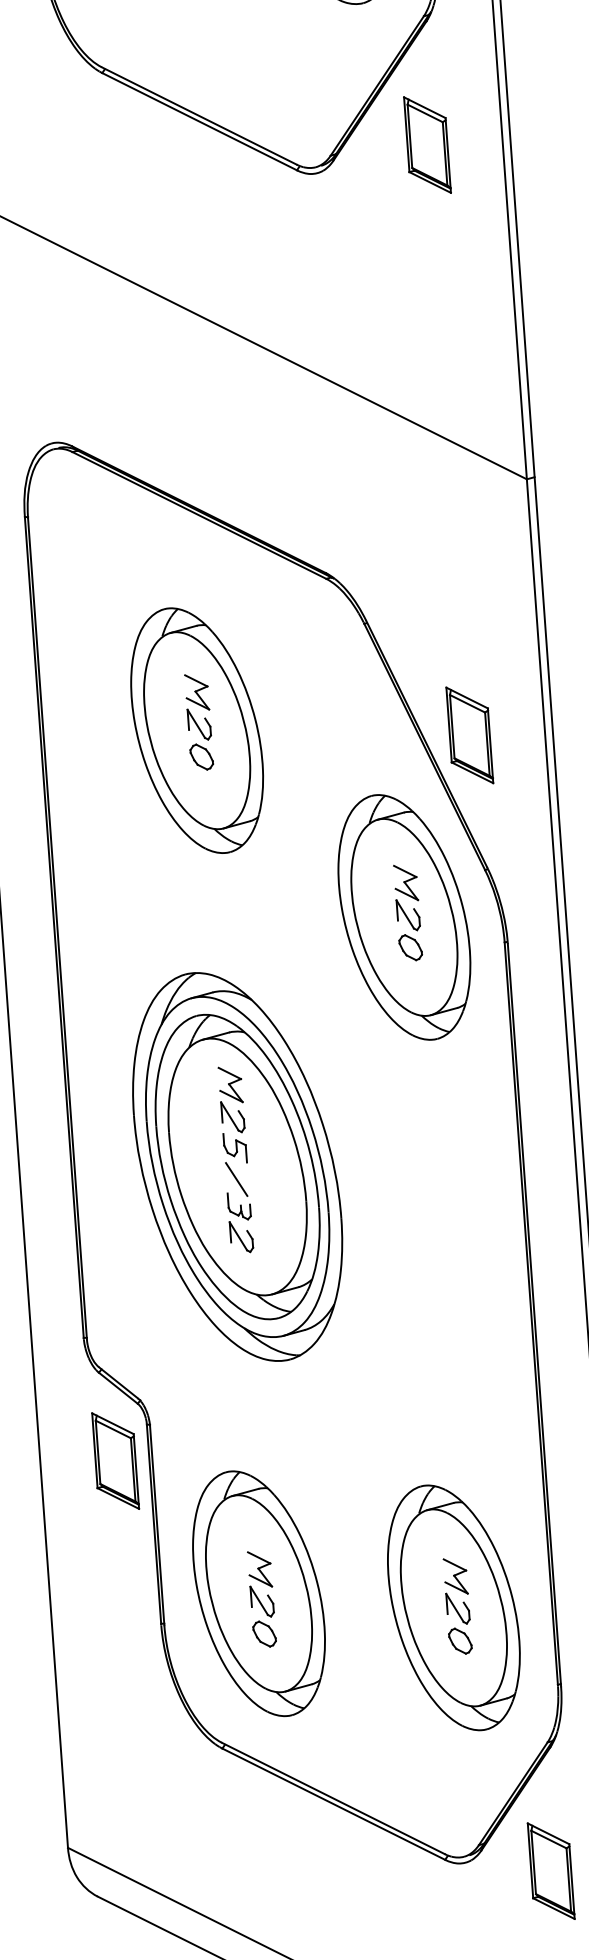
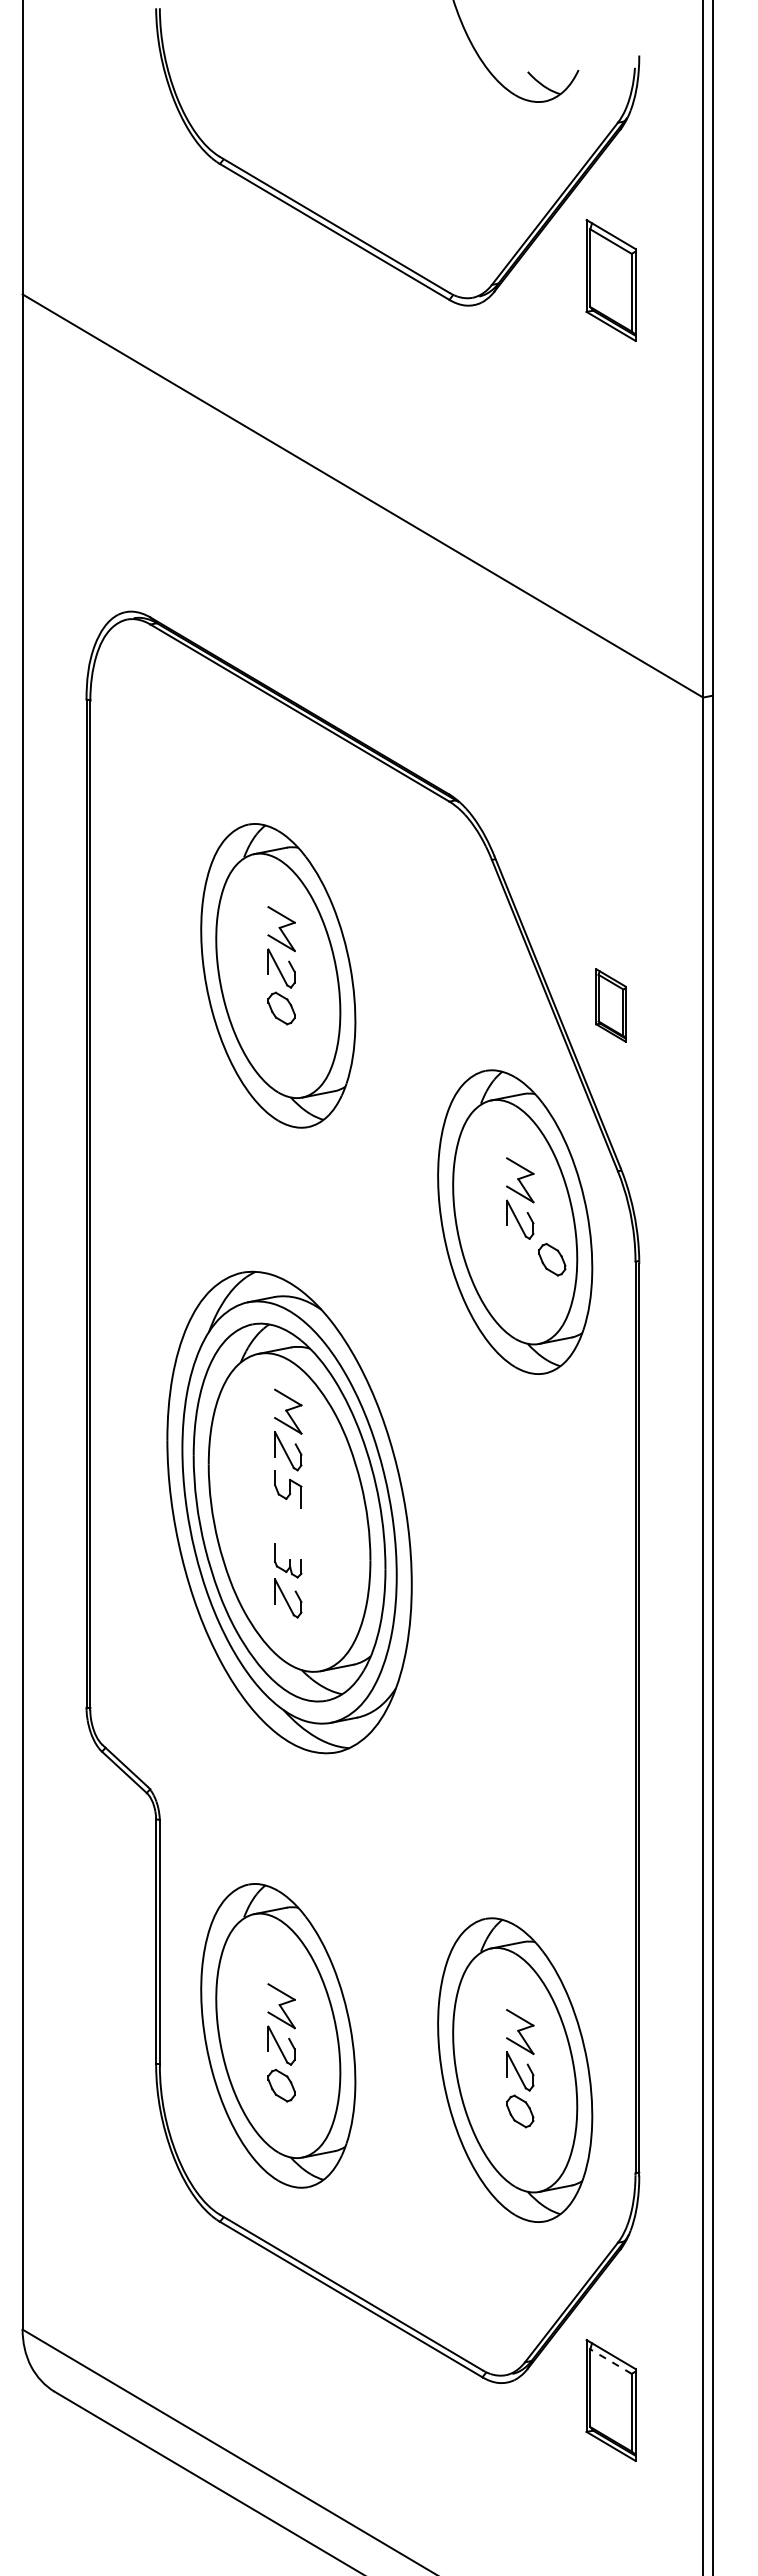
part: (469, 735) -> (610, 1005), size x0.6
part: (410, 947) -> (552, 1259), moved
line: (236, 1179) -> (286, 1527), removed
part: (115, 1460) -> (114, 1860), removed
line: (548, 1839) -> (610, 2361), solid -> dashed

